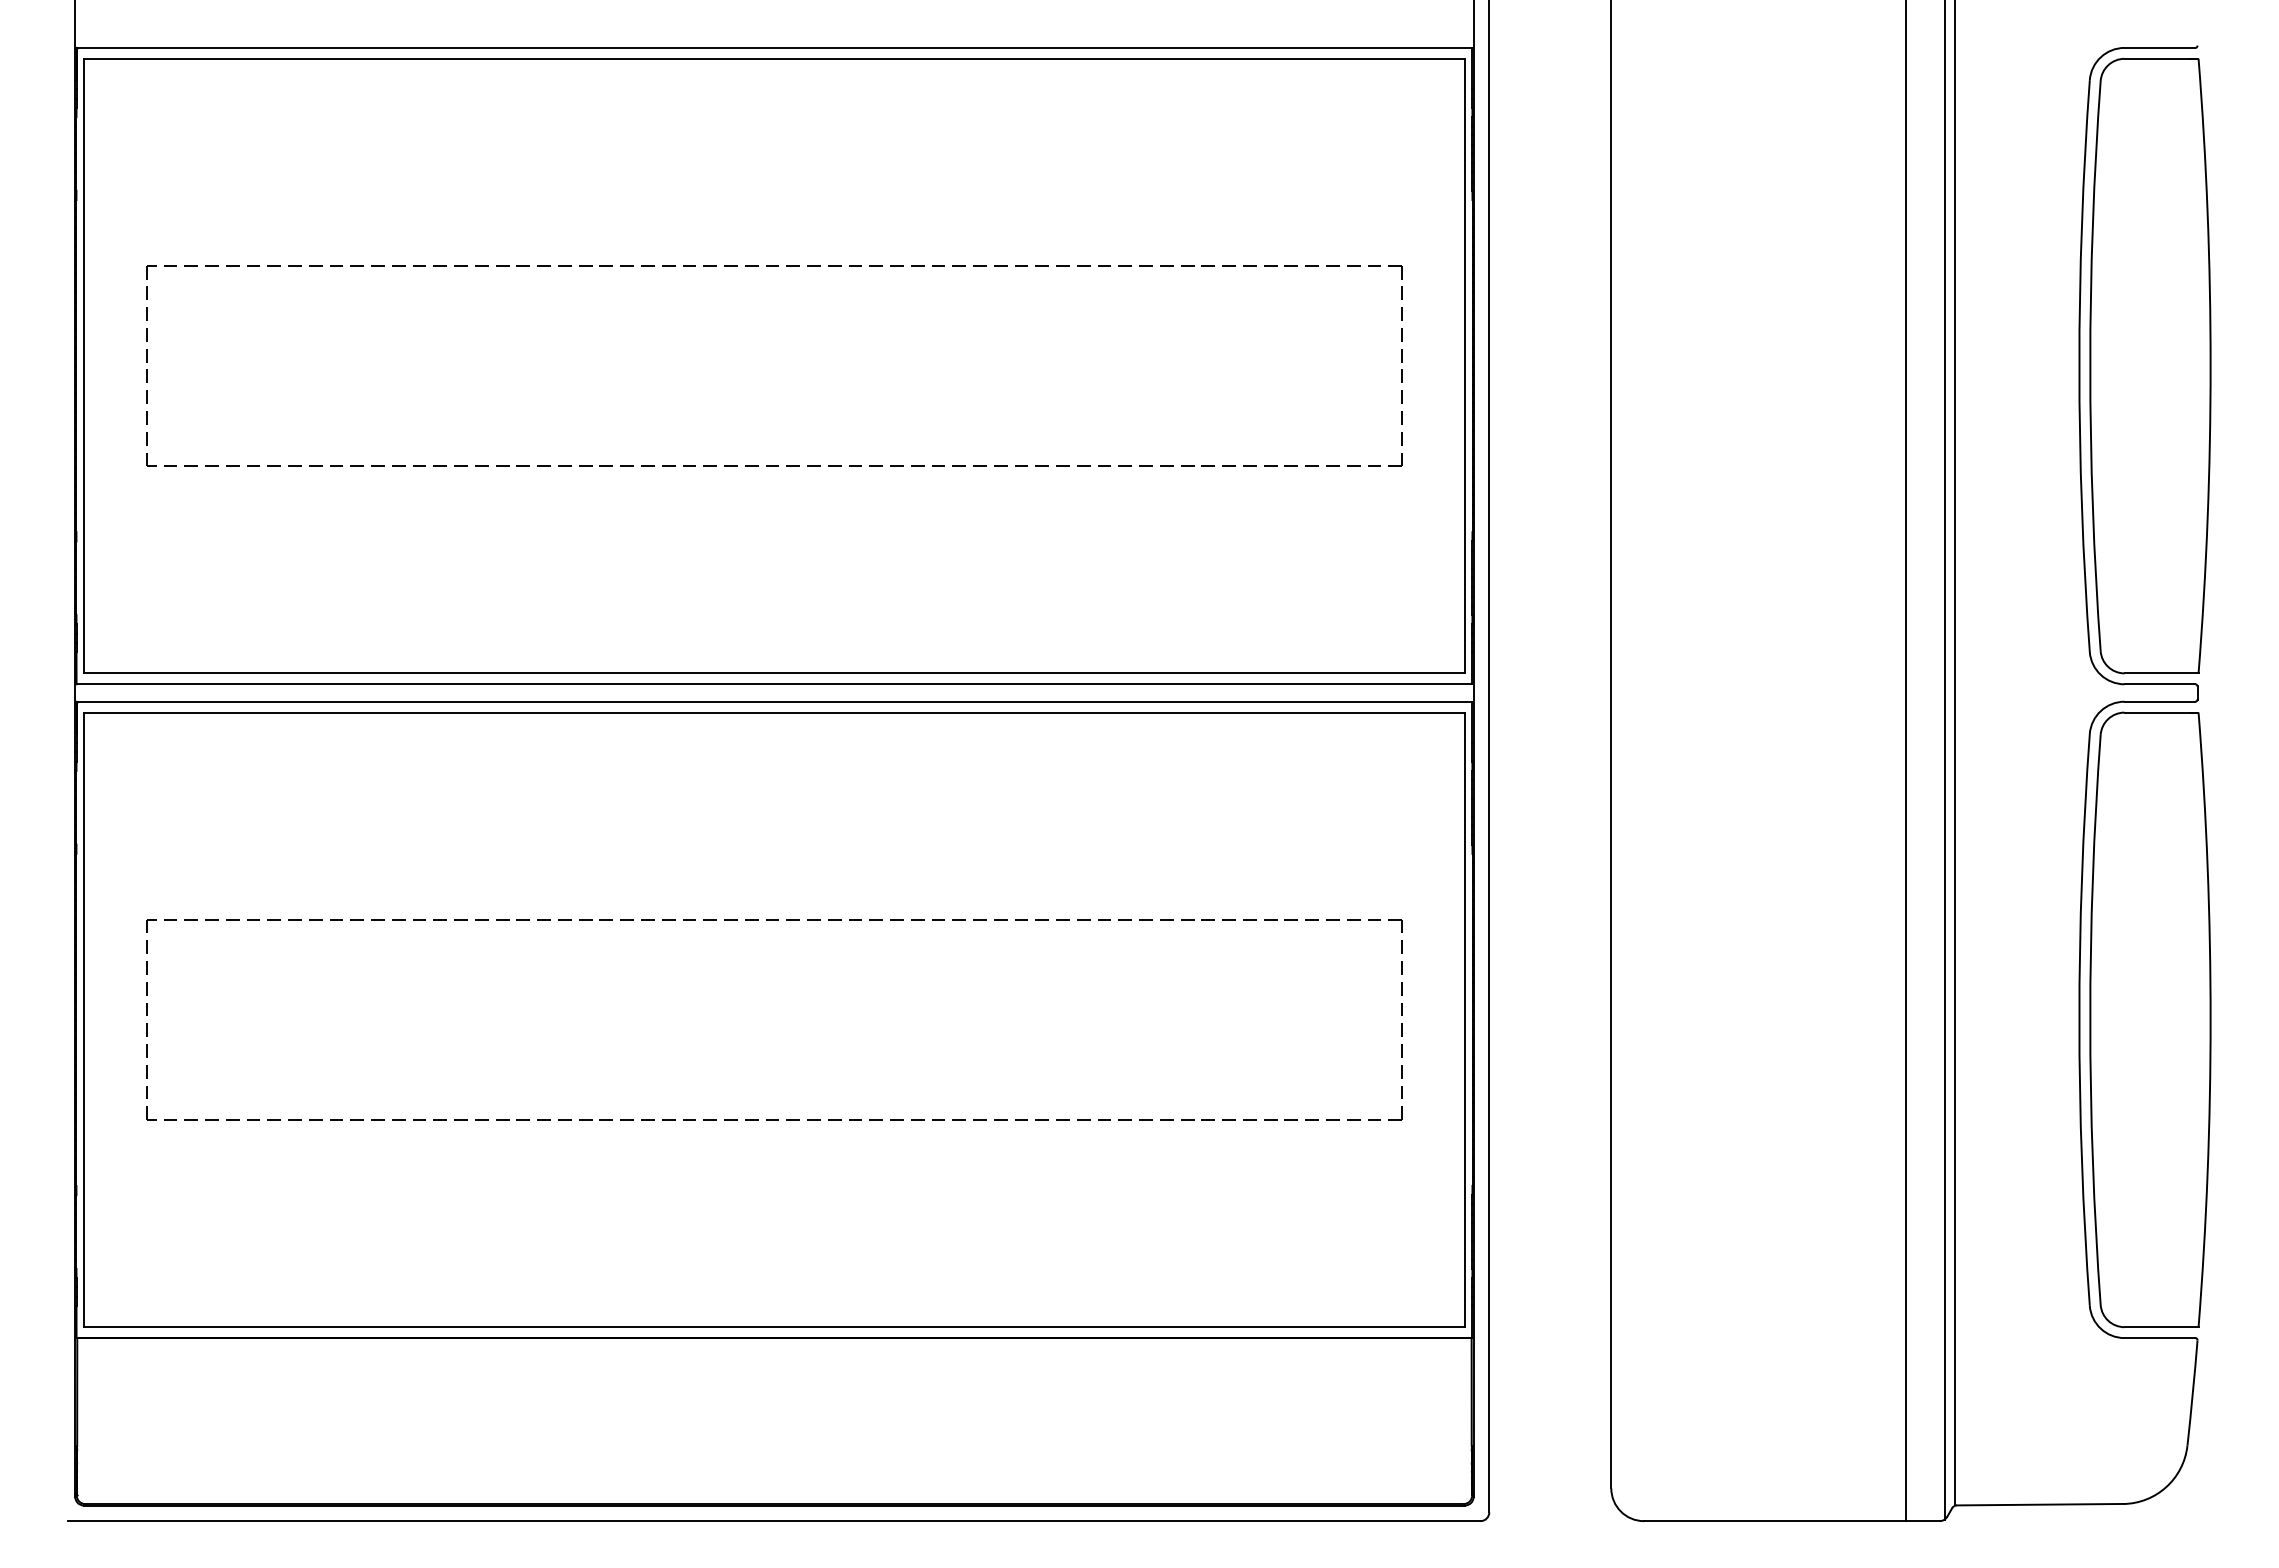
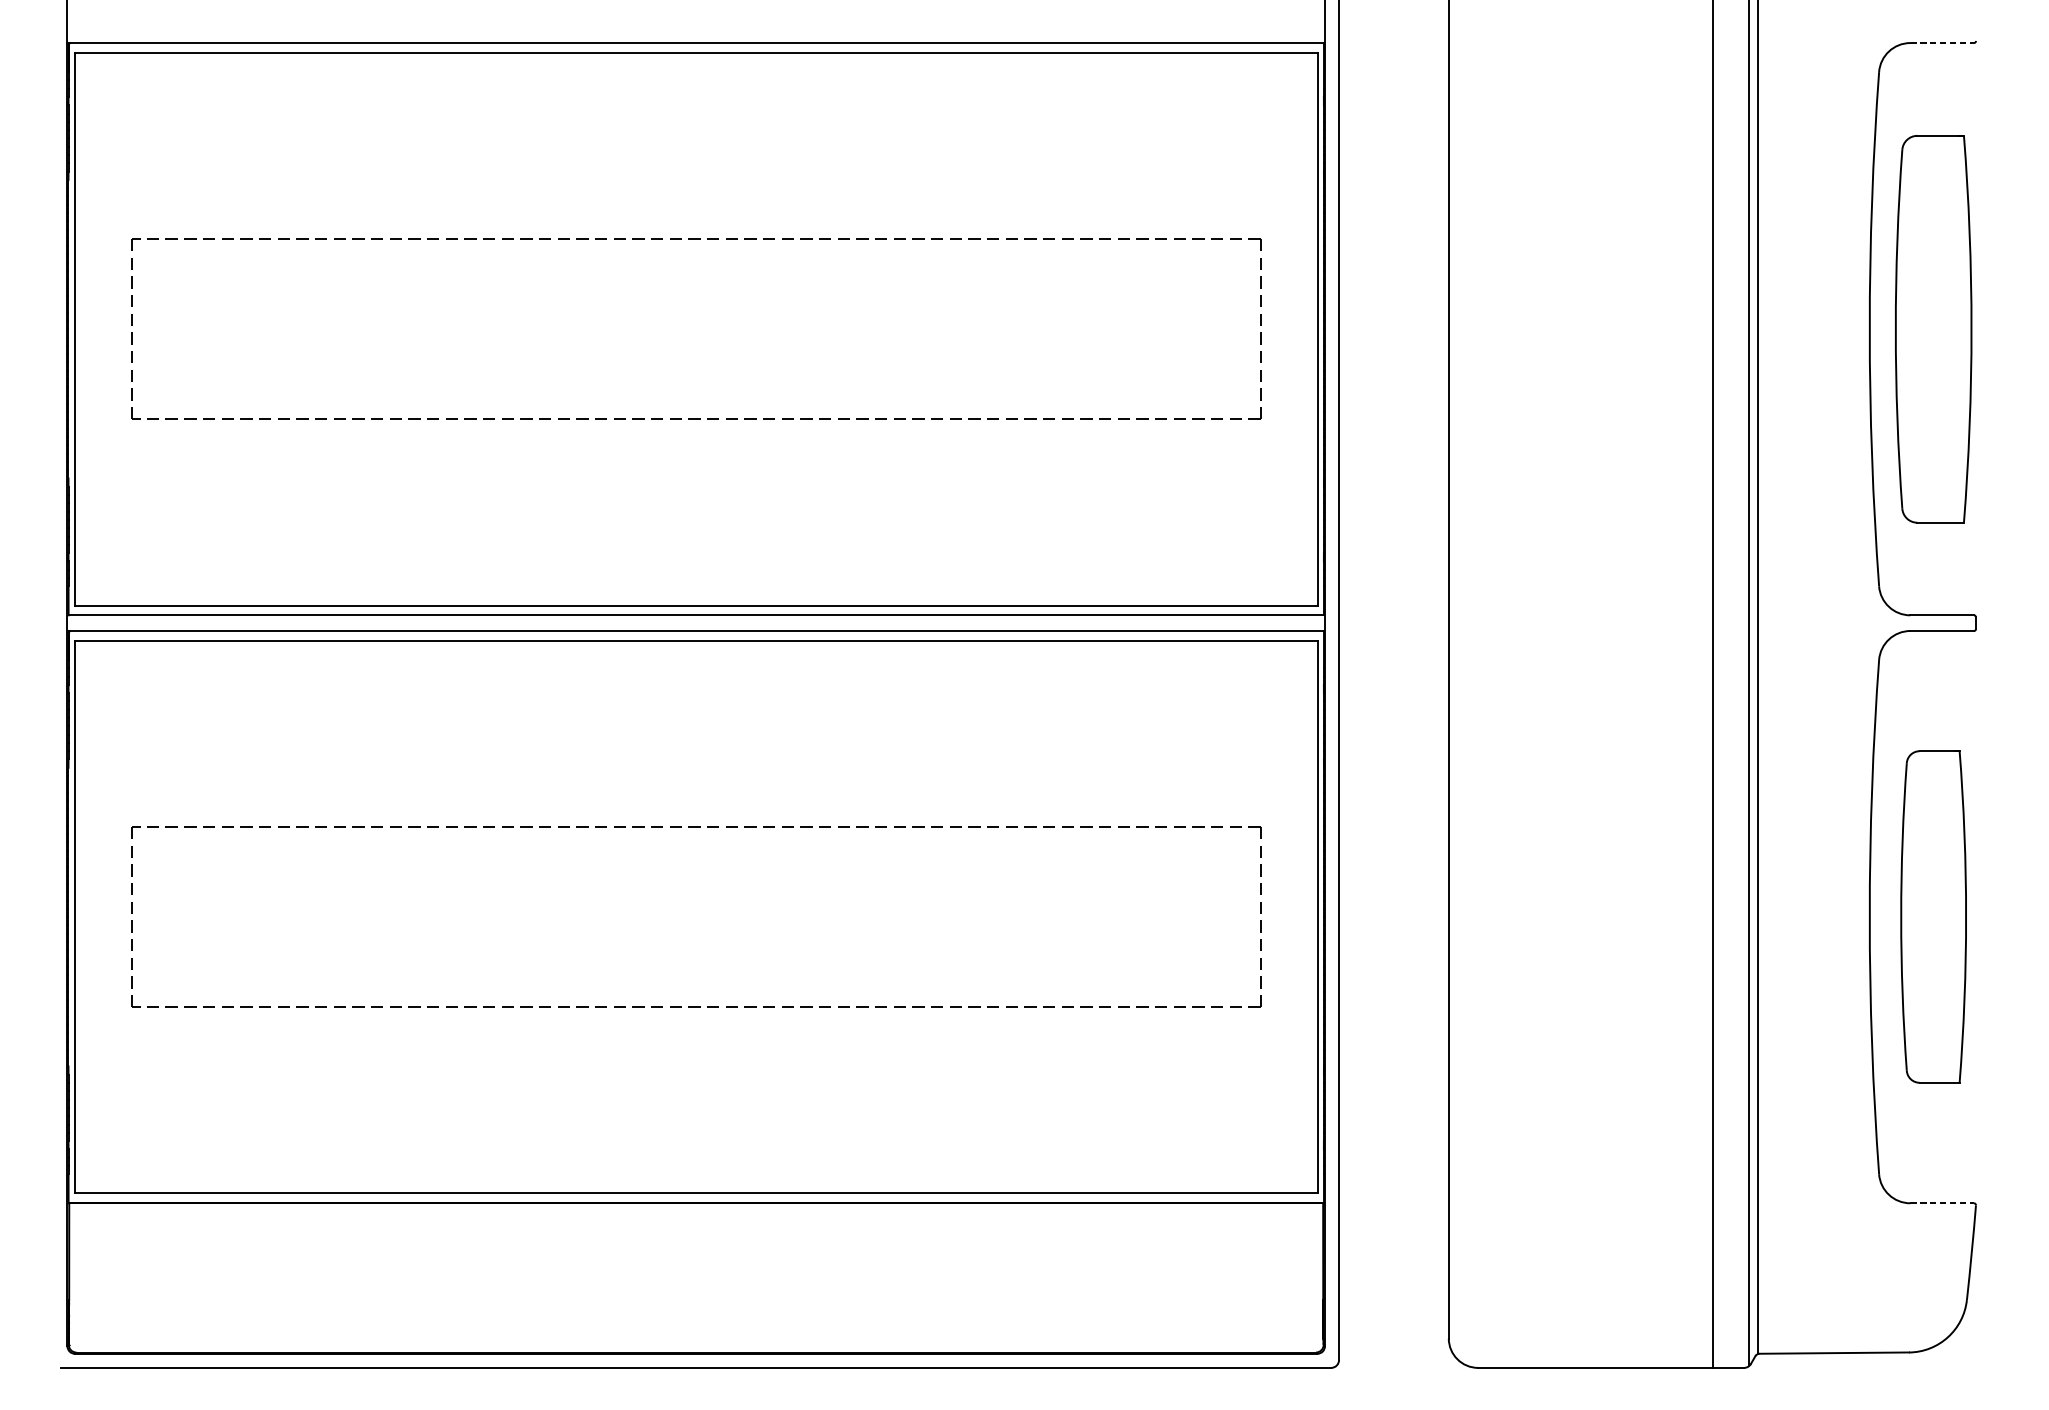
line: (2160, 47) -> (1942, 42), solid -> dashed
part: (2150, 366) -> (1933, 329), size x0.7
part: (2150, 1019) -> (1933, 916), size x0.6
line: (2160, 1338) -> (1942, 1203), solid -> dashed

